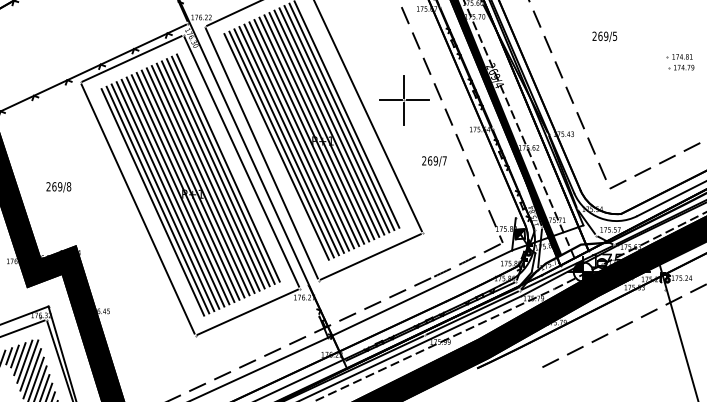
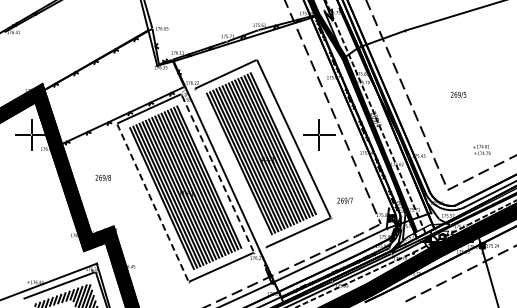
text: (604, 37) -> (458, 95), moved
part: (679, 61) -> (481, 149), moved
line: (262, 154) -> (230, 168), removed
text: (433, 160) -> (344, 200), moved
line: (241, 162) -> (217, 173), solid -> dashed
text: (57, 187) -> (102, 178), moved
line: (137, 208) -> (152, 202), solid -> dashed

